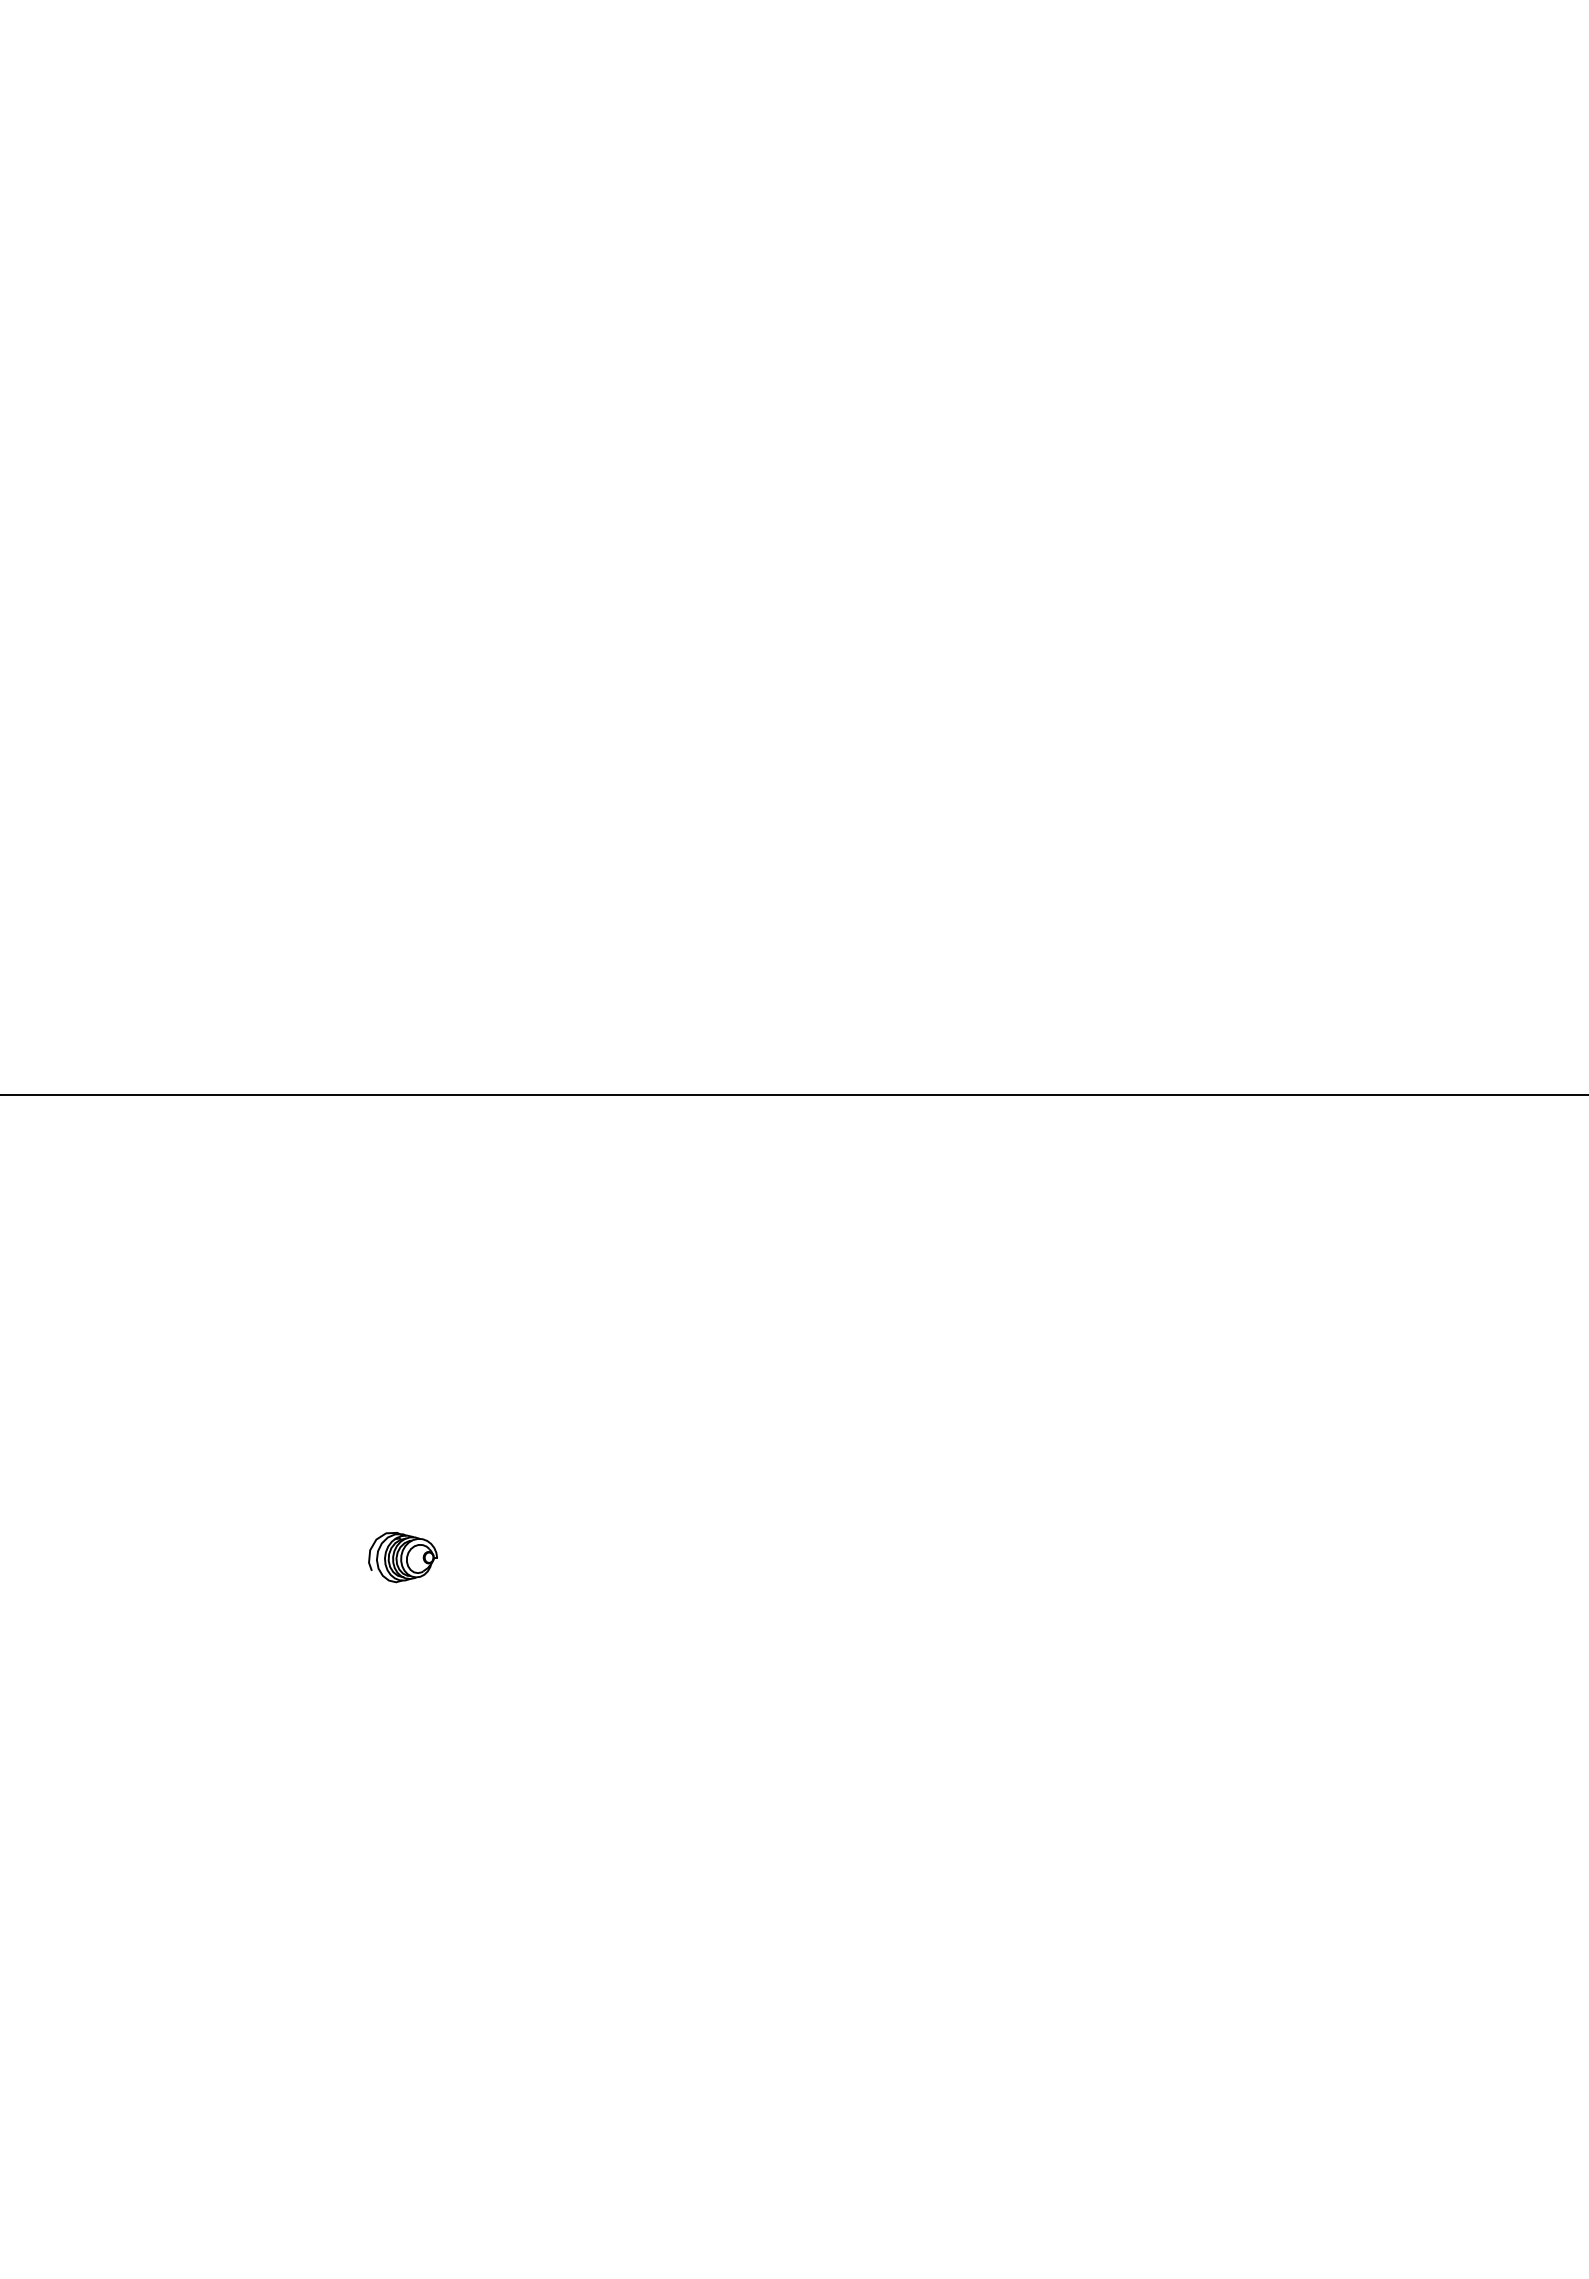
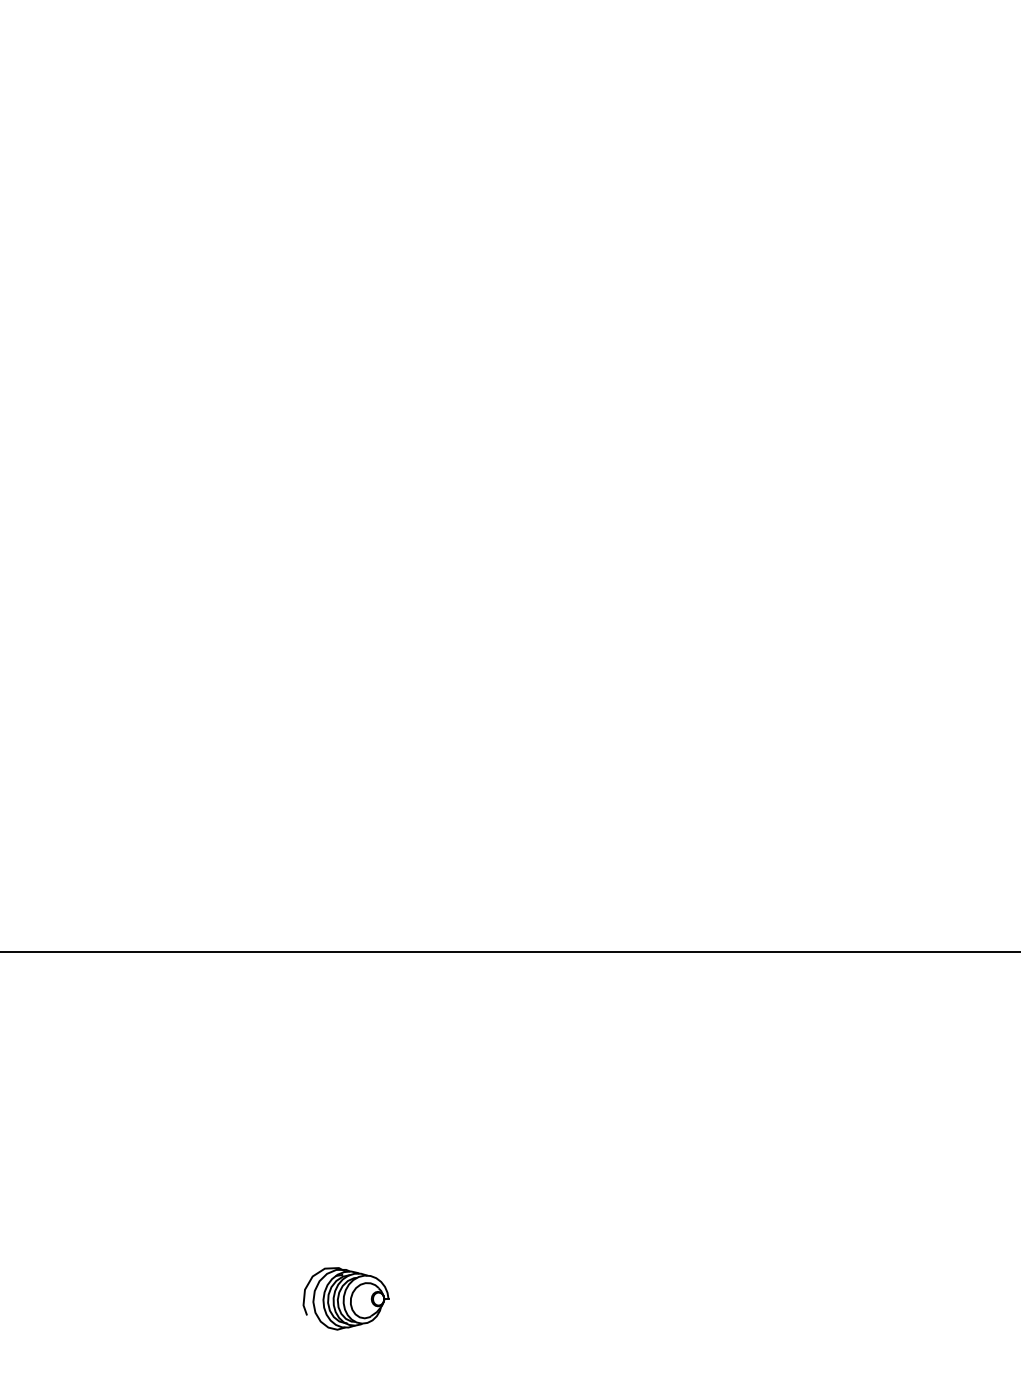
part: (402, 1557) -> (345, 1298), size x1.67

